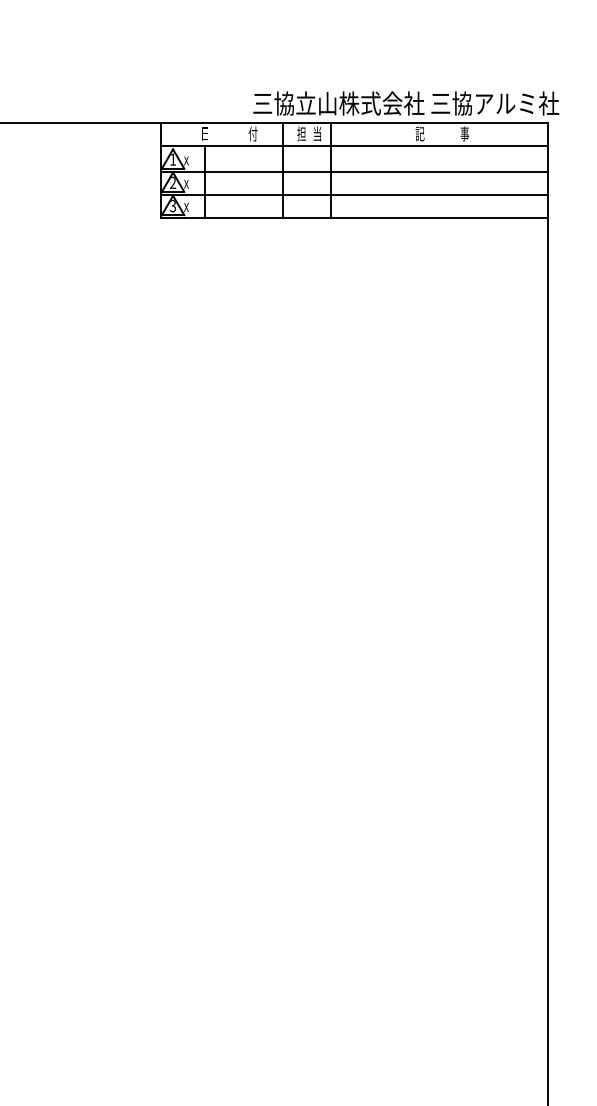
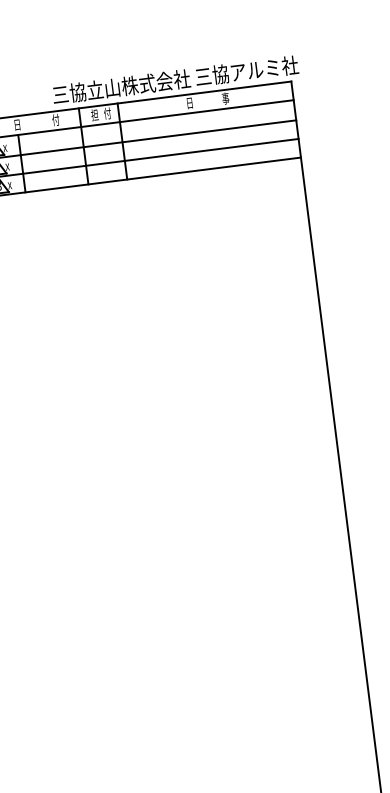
text: (317, 133) -> (107, 113), 当 -> 付
text: (419, 133) -> (189, 102), 記 -> 日

